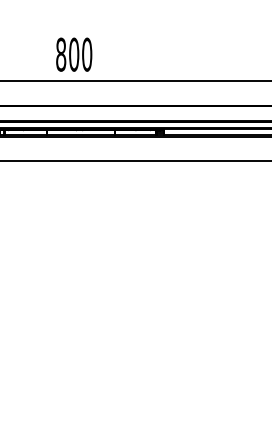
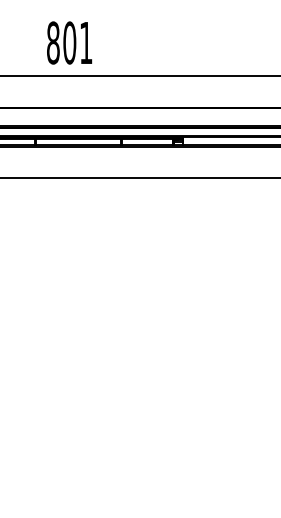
text: (87, 54) -> (86, 42), 800 -> 801

